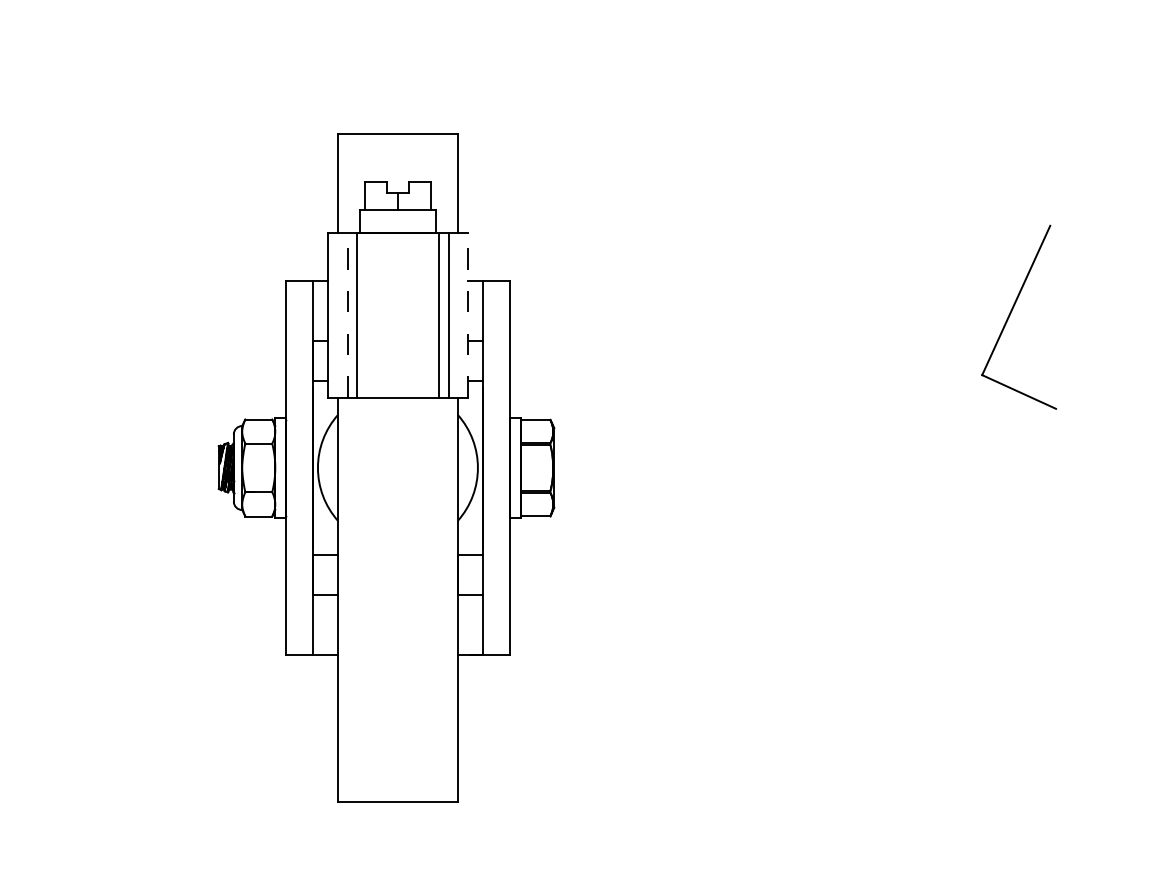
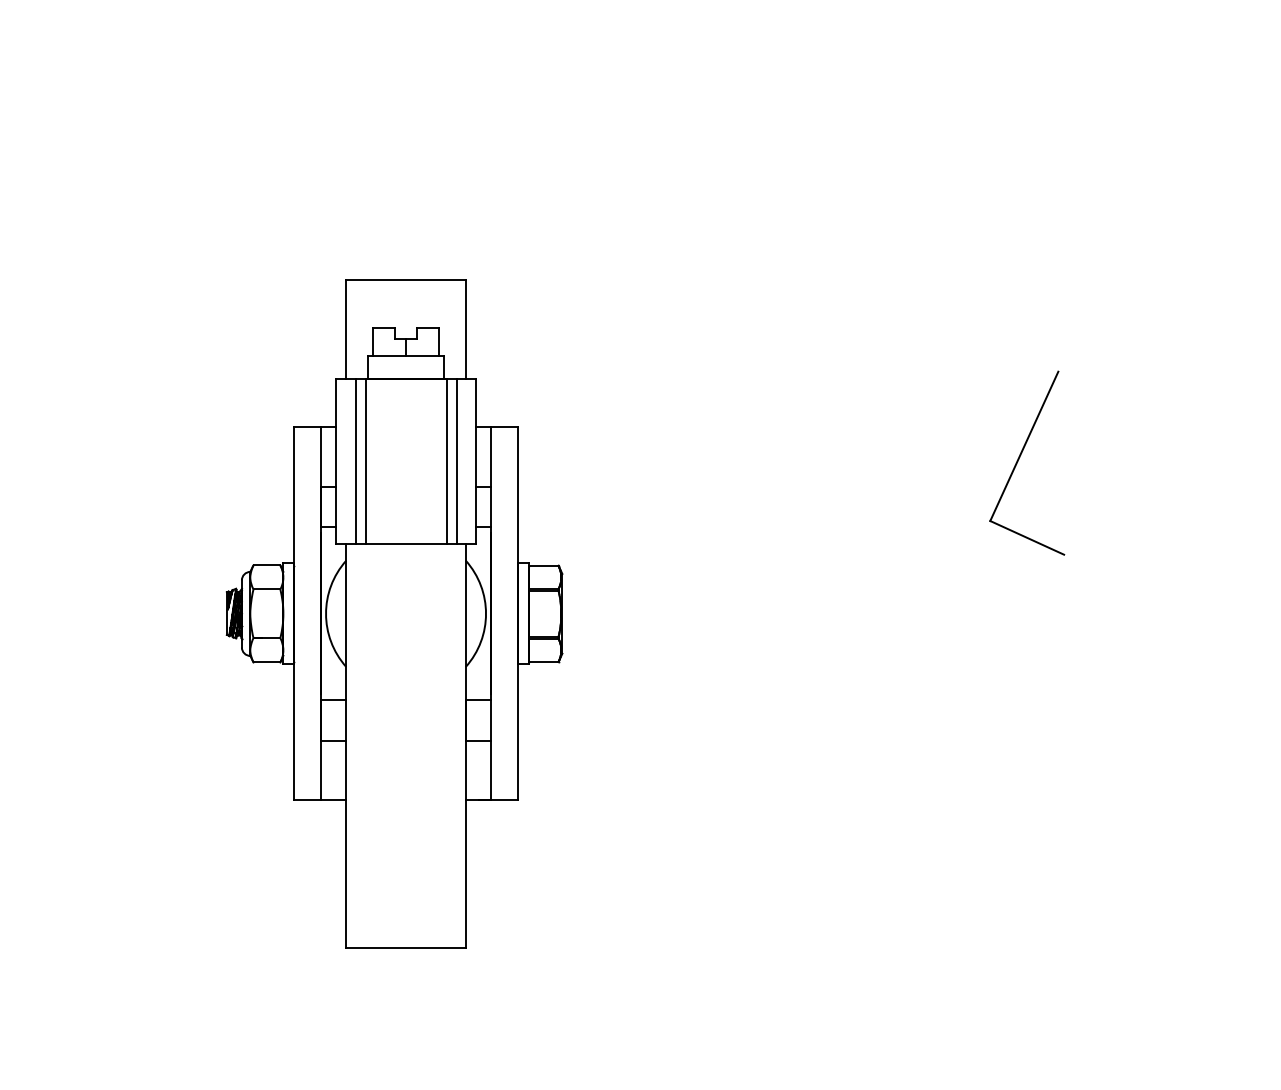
line: (347, 315) -> (355, 461), dashed -> solid
line: (468, 315) -> (476, 461), dashed -> solid

